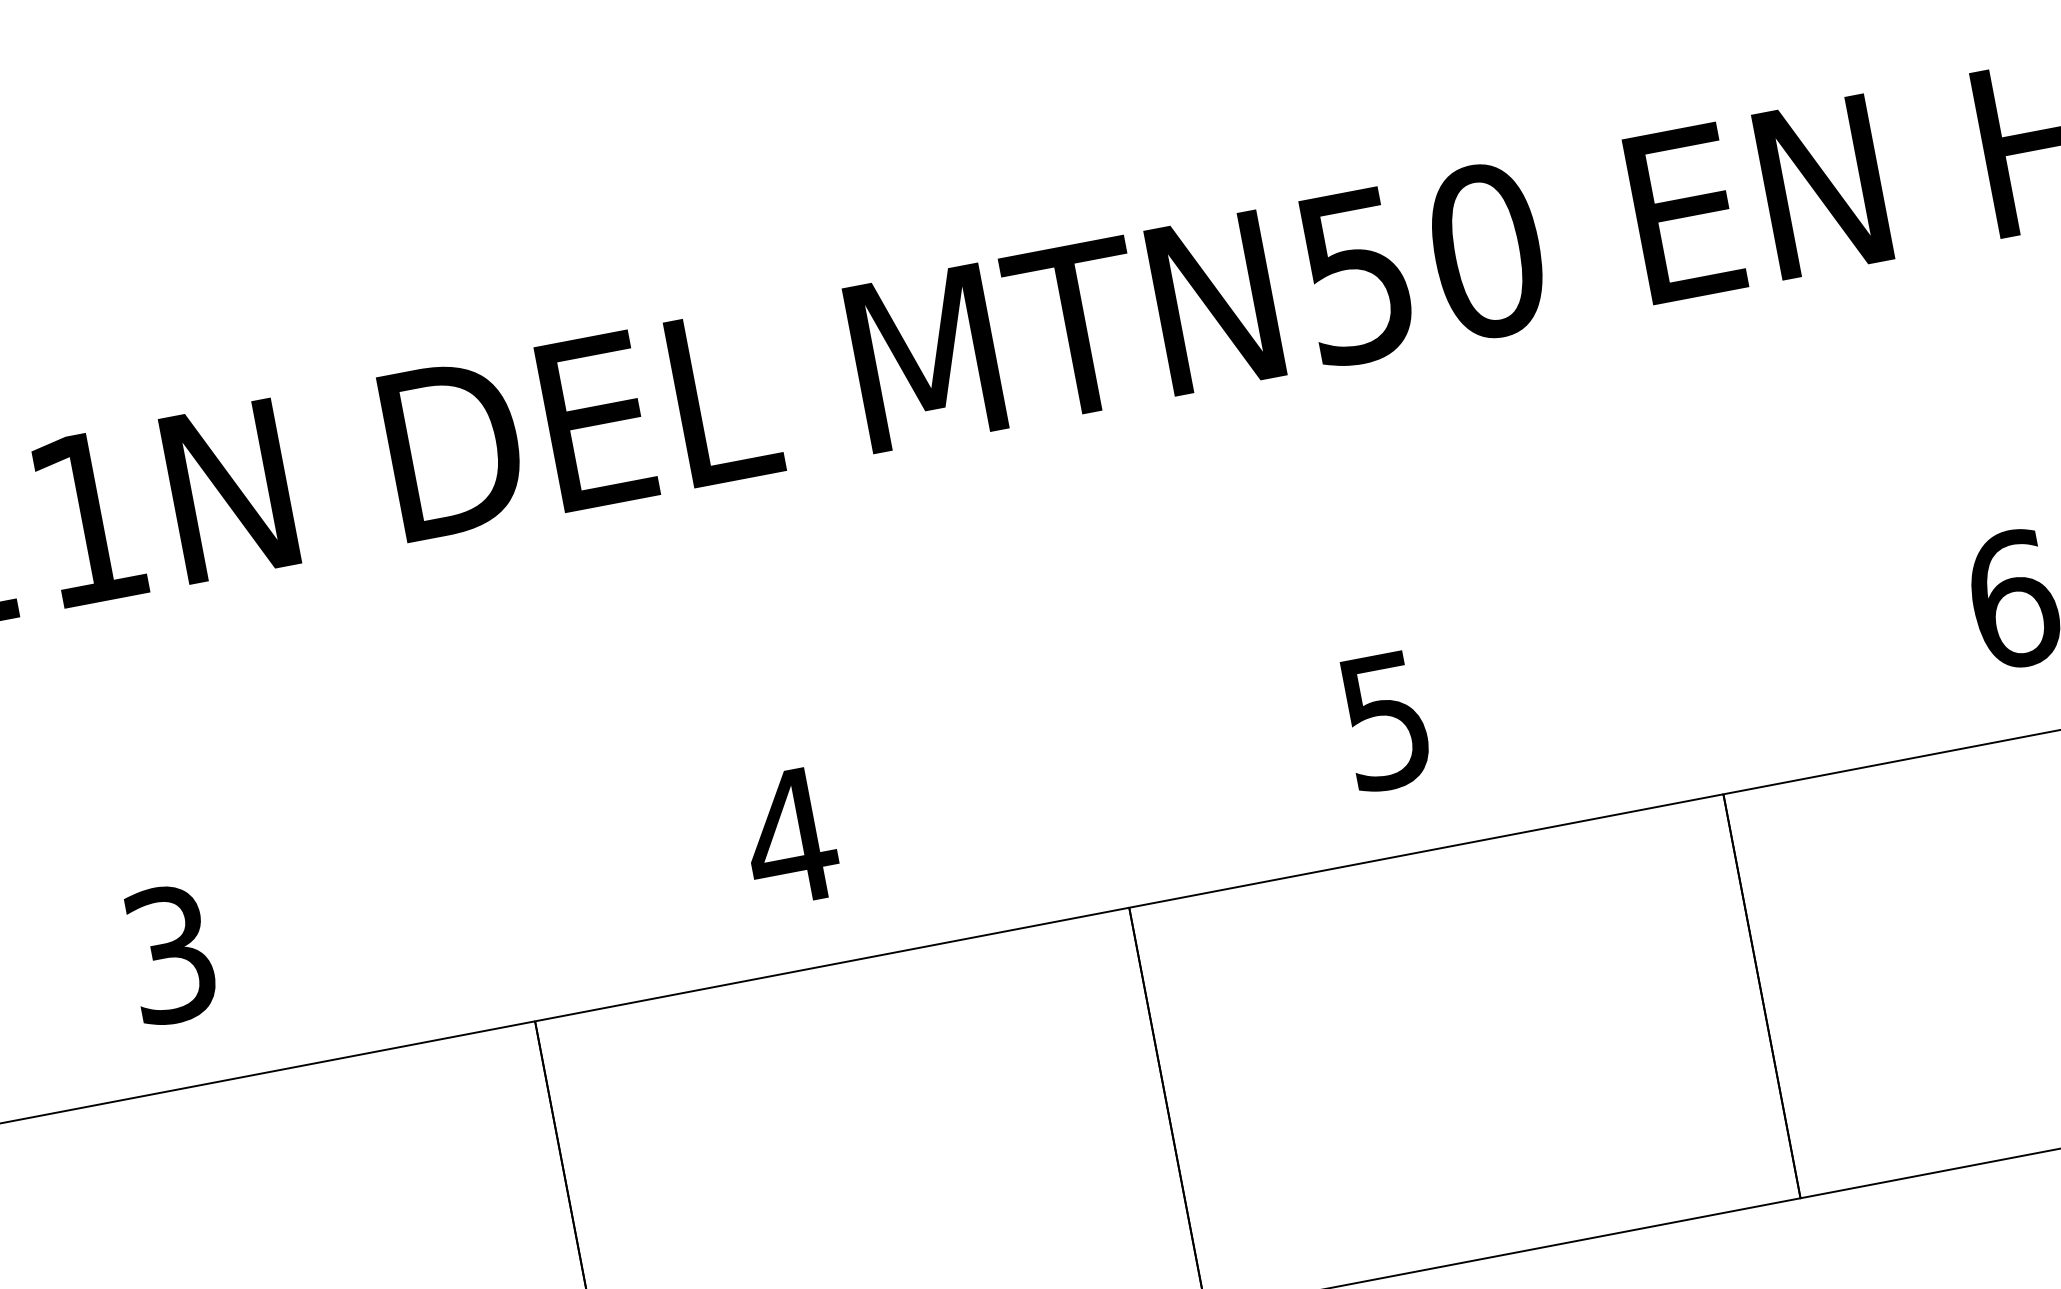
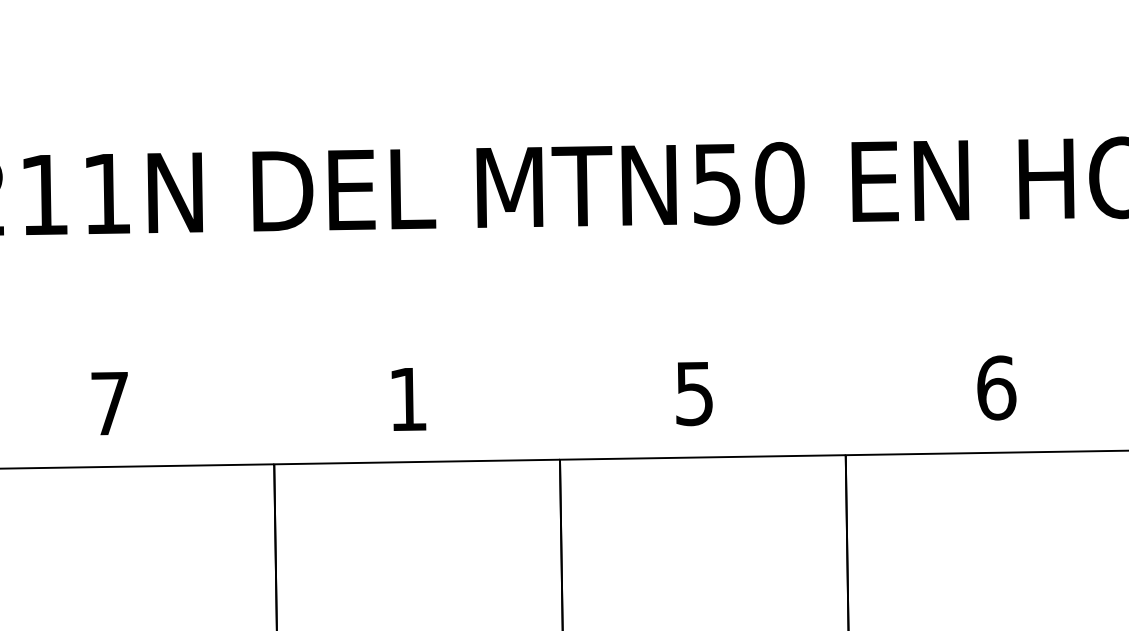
text: (788, 835) -> (407, 398), 4 -> 1
text: (169, 954) -> (109, 403), 3 -> 7

